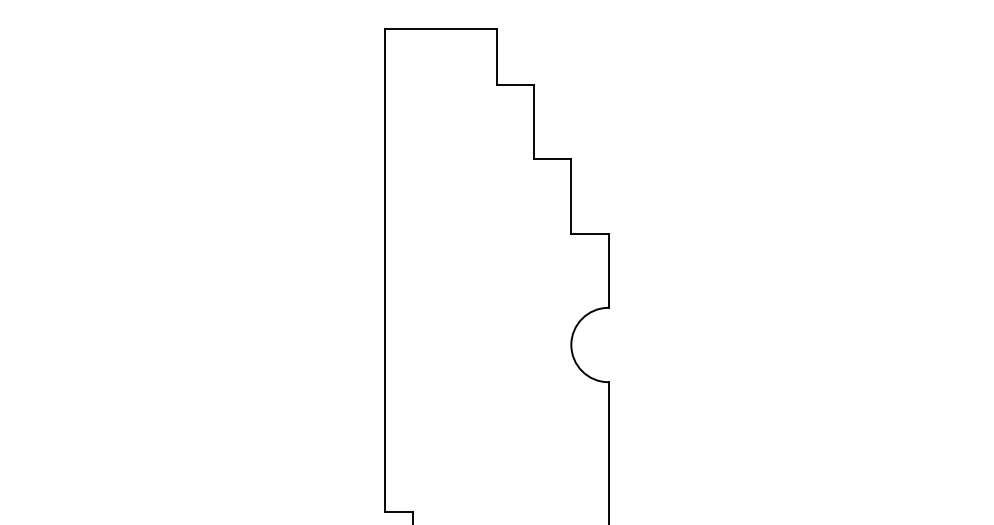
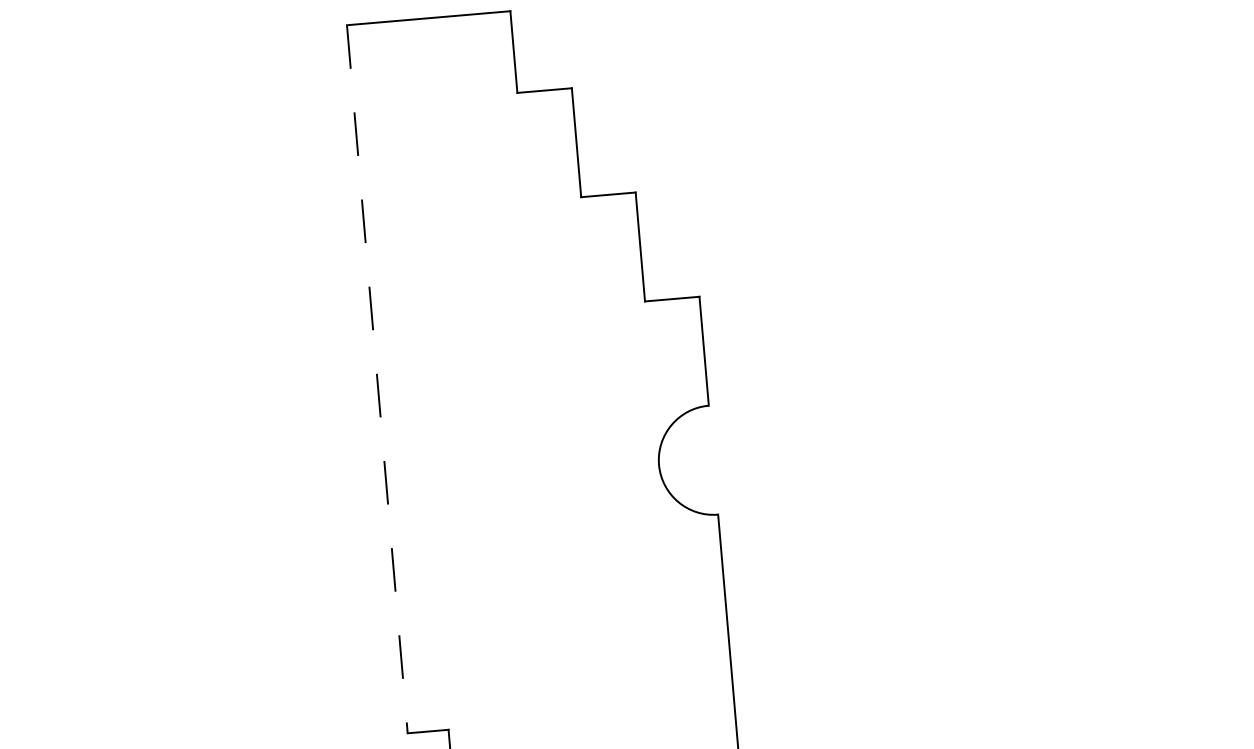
line: (385, 270) -> (377, 379), solid -> dashed

